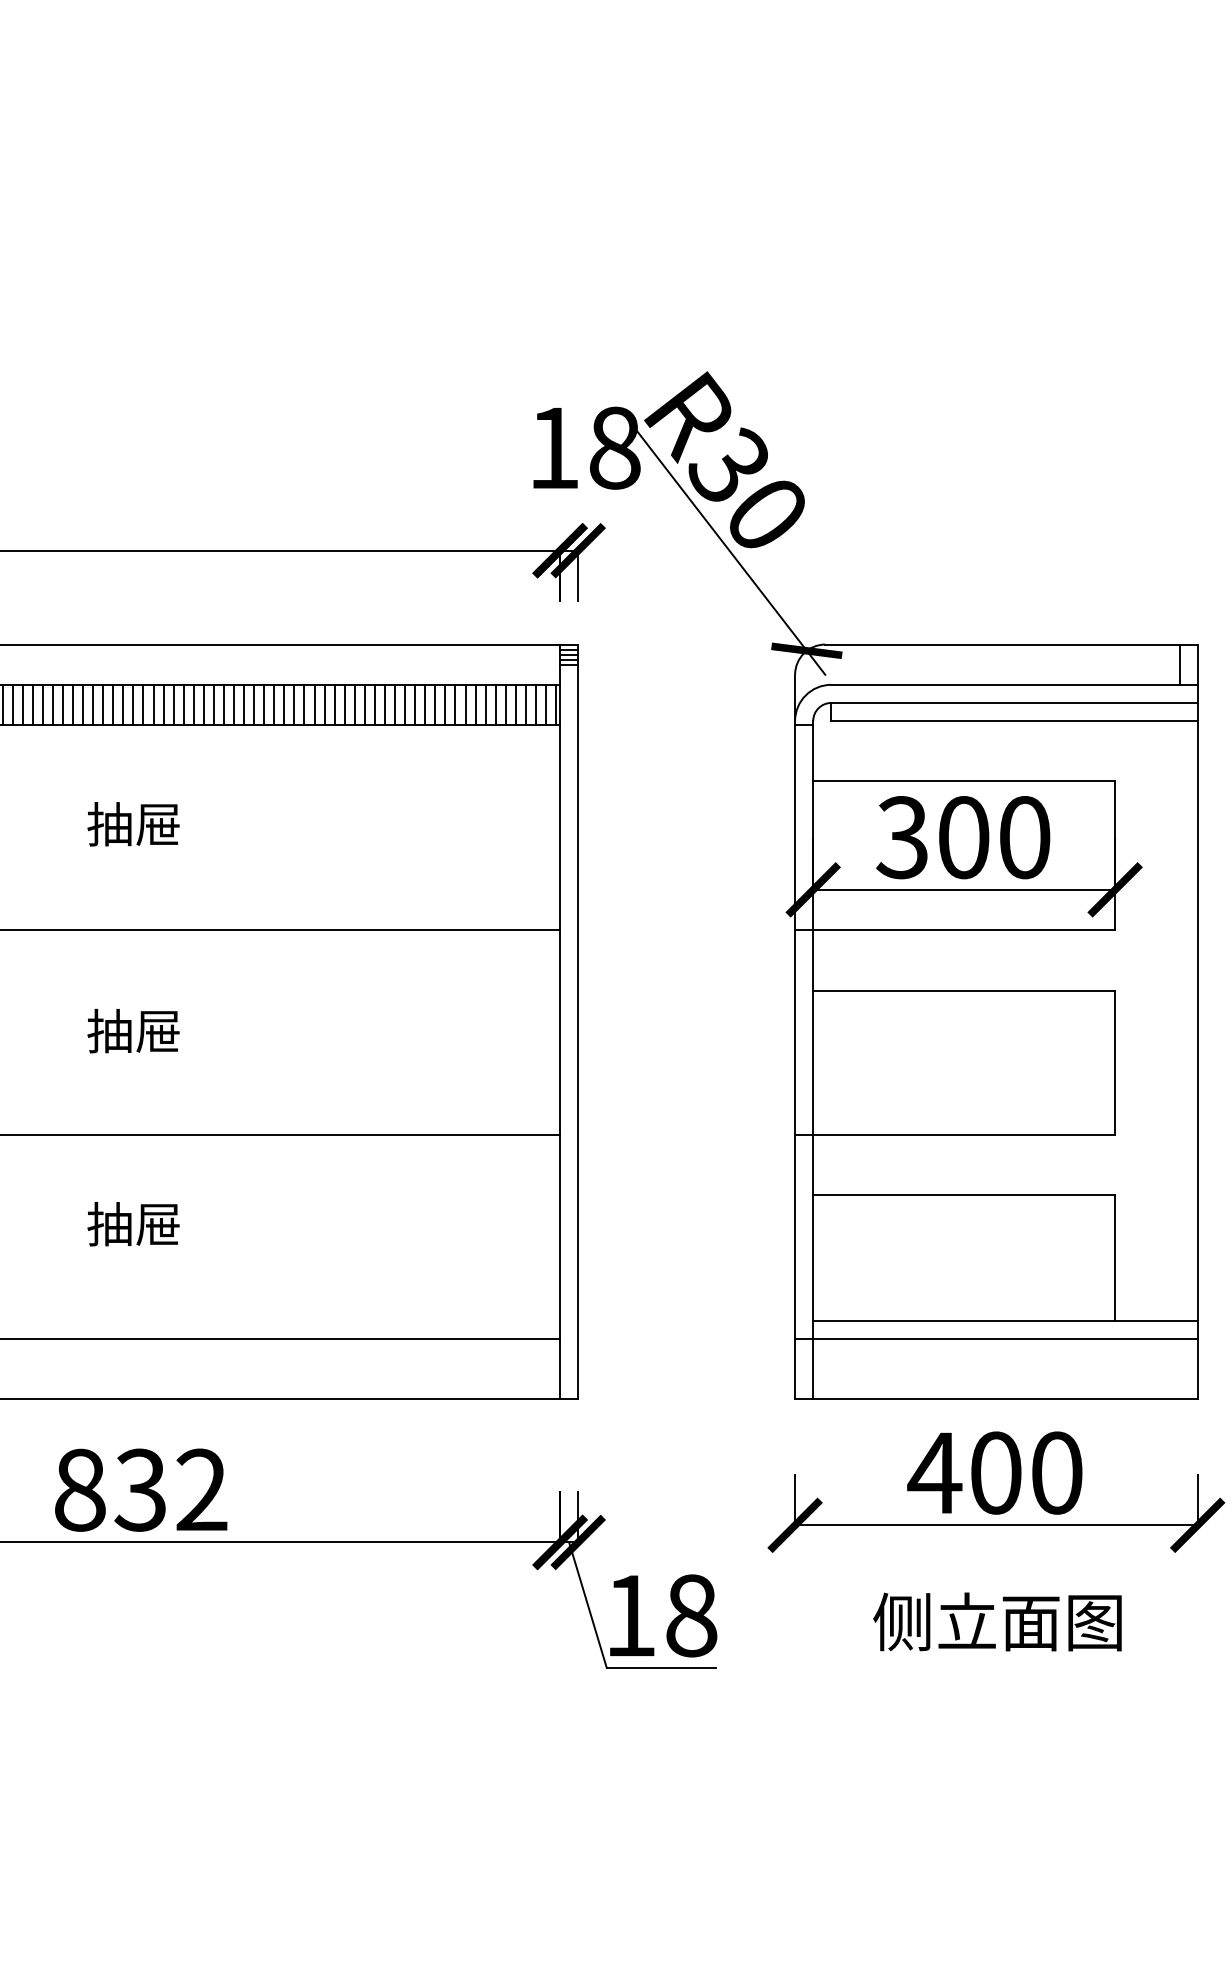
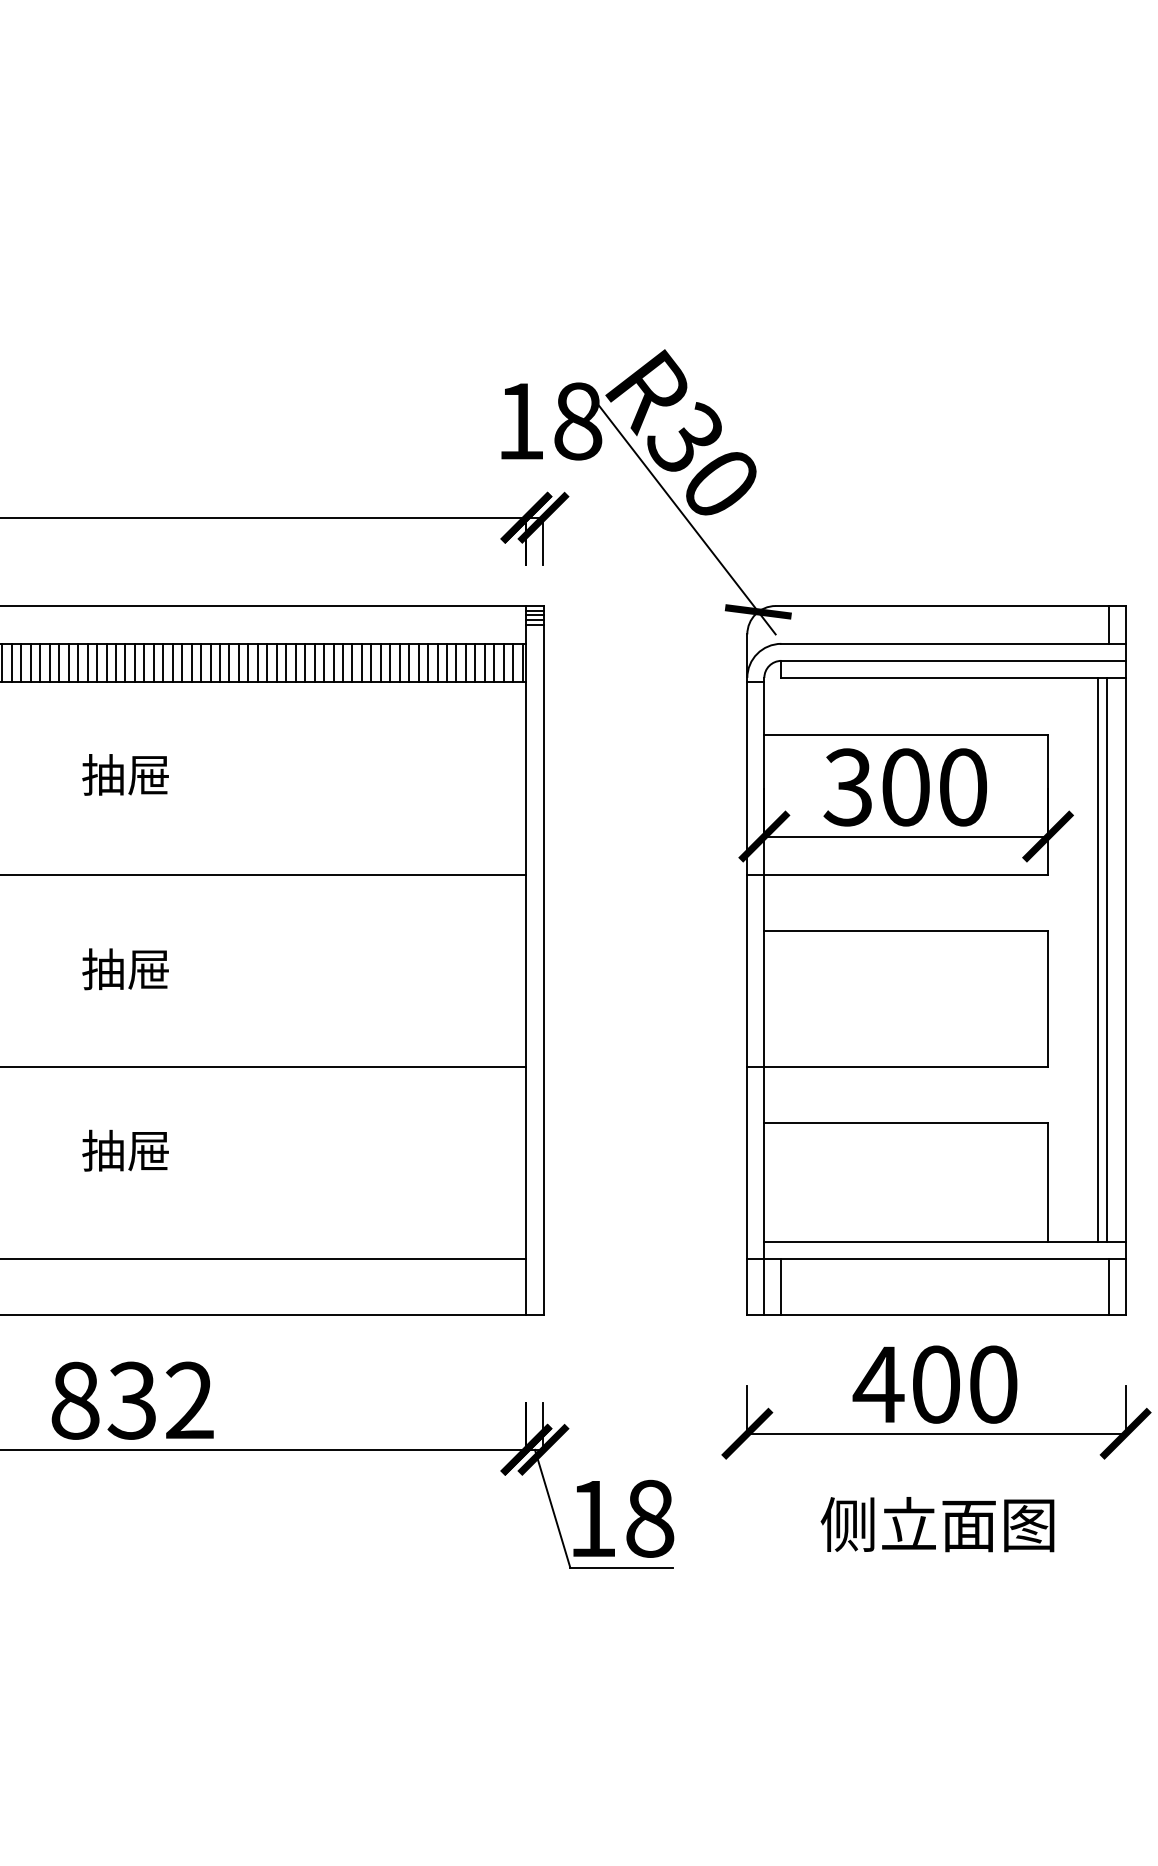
line: (1168, 1020) -> (1098, 959), added
line: (1177, 1020) -> (1106, 959), added
line: (831, 1369) -> (781, 1287), added
line: (1179, 1369) -> (1108, 1287), added

